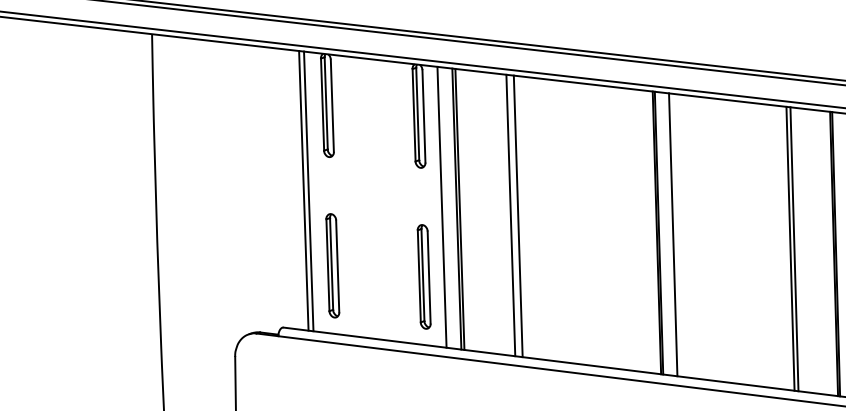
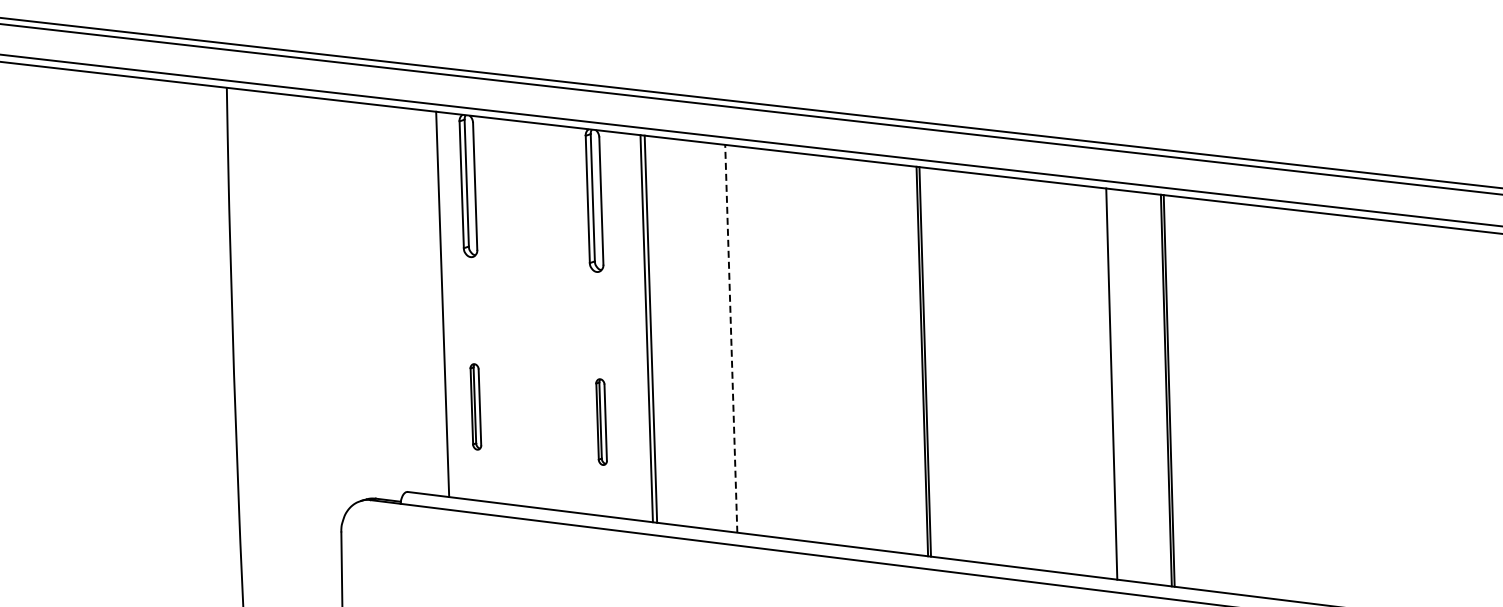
line: (303, 190) -> (435, 303), removed
line: (441, 206) -> (625, 325), removed
line: (510, 215) -> (720, 337), removed
line: (518, 216) -> (731, 338), solid -> dashed
line: (673, 235) -> (944, 364), removed
line: (789, 248) -> (1105, 382), removed
part: (332, 265) -> (475, 406), size x0.6
part: (424, 276) -> (601, 421), size x0.6

